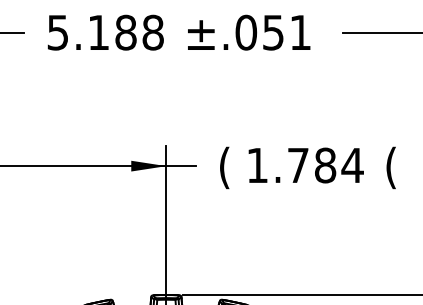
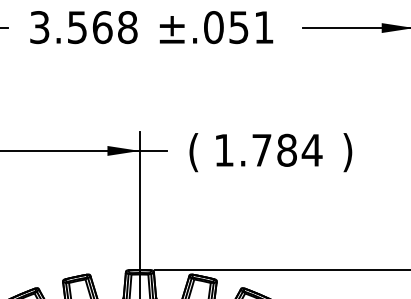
text: (92, 32) -> (71, 27), 5.188 -> 3.568
text: (390, 167) -> (347, 152), ( -> )

